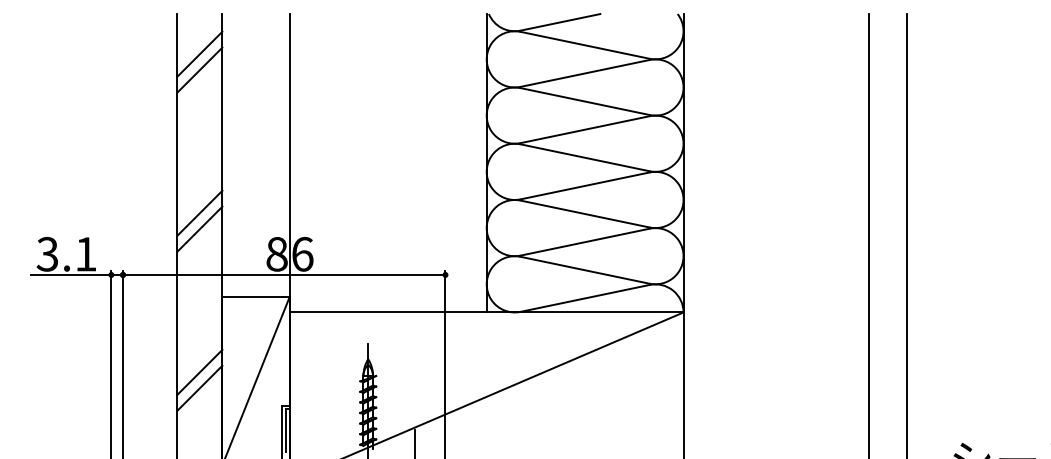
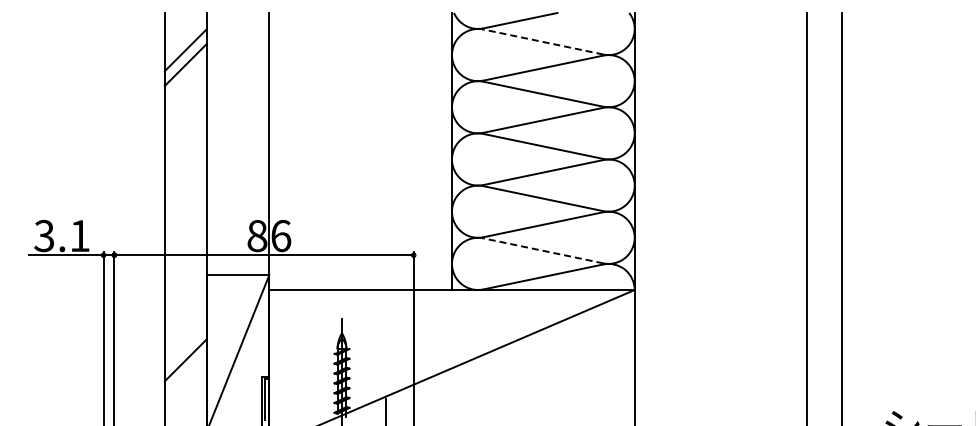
line: (584, 44) -> (542, 41), solid -> dashed
line: (199, 212) -> (185, 197), removed
line: (199, 228) -> (185, 212), removed
line: (584, 269) -> (542, 250), solid -> dashed
line: (199, 372) -> (185, 345), removed

